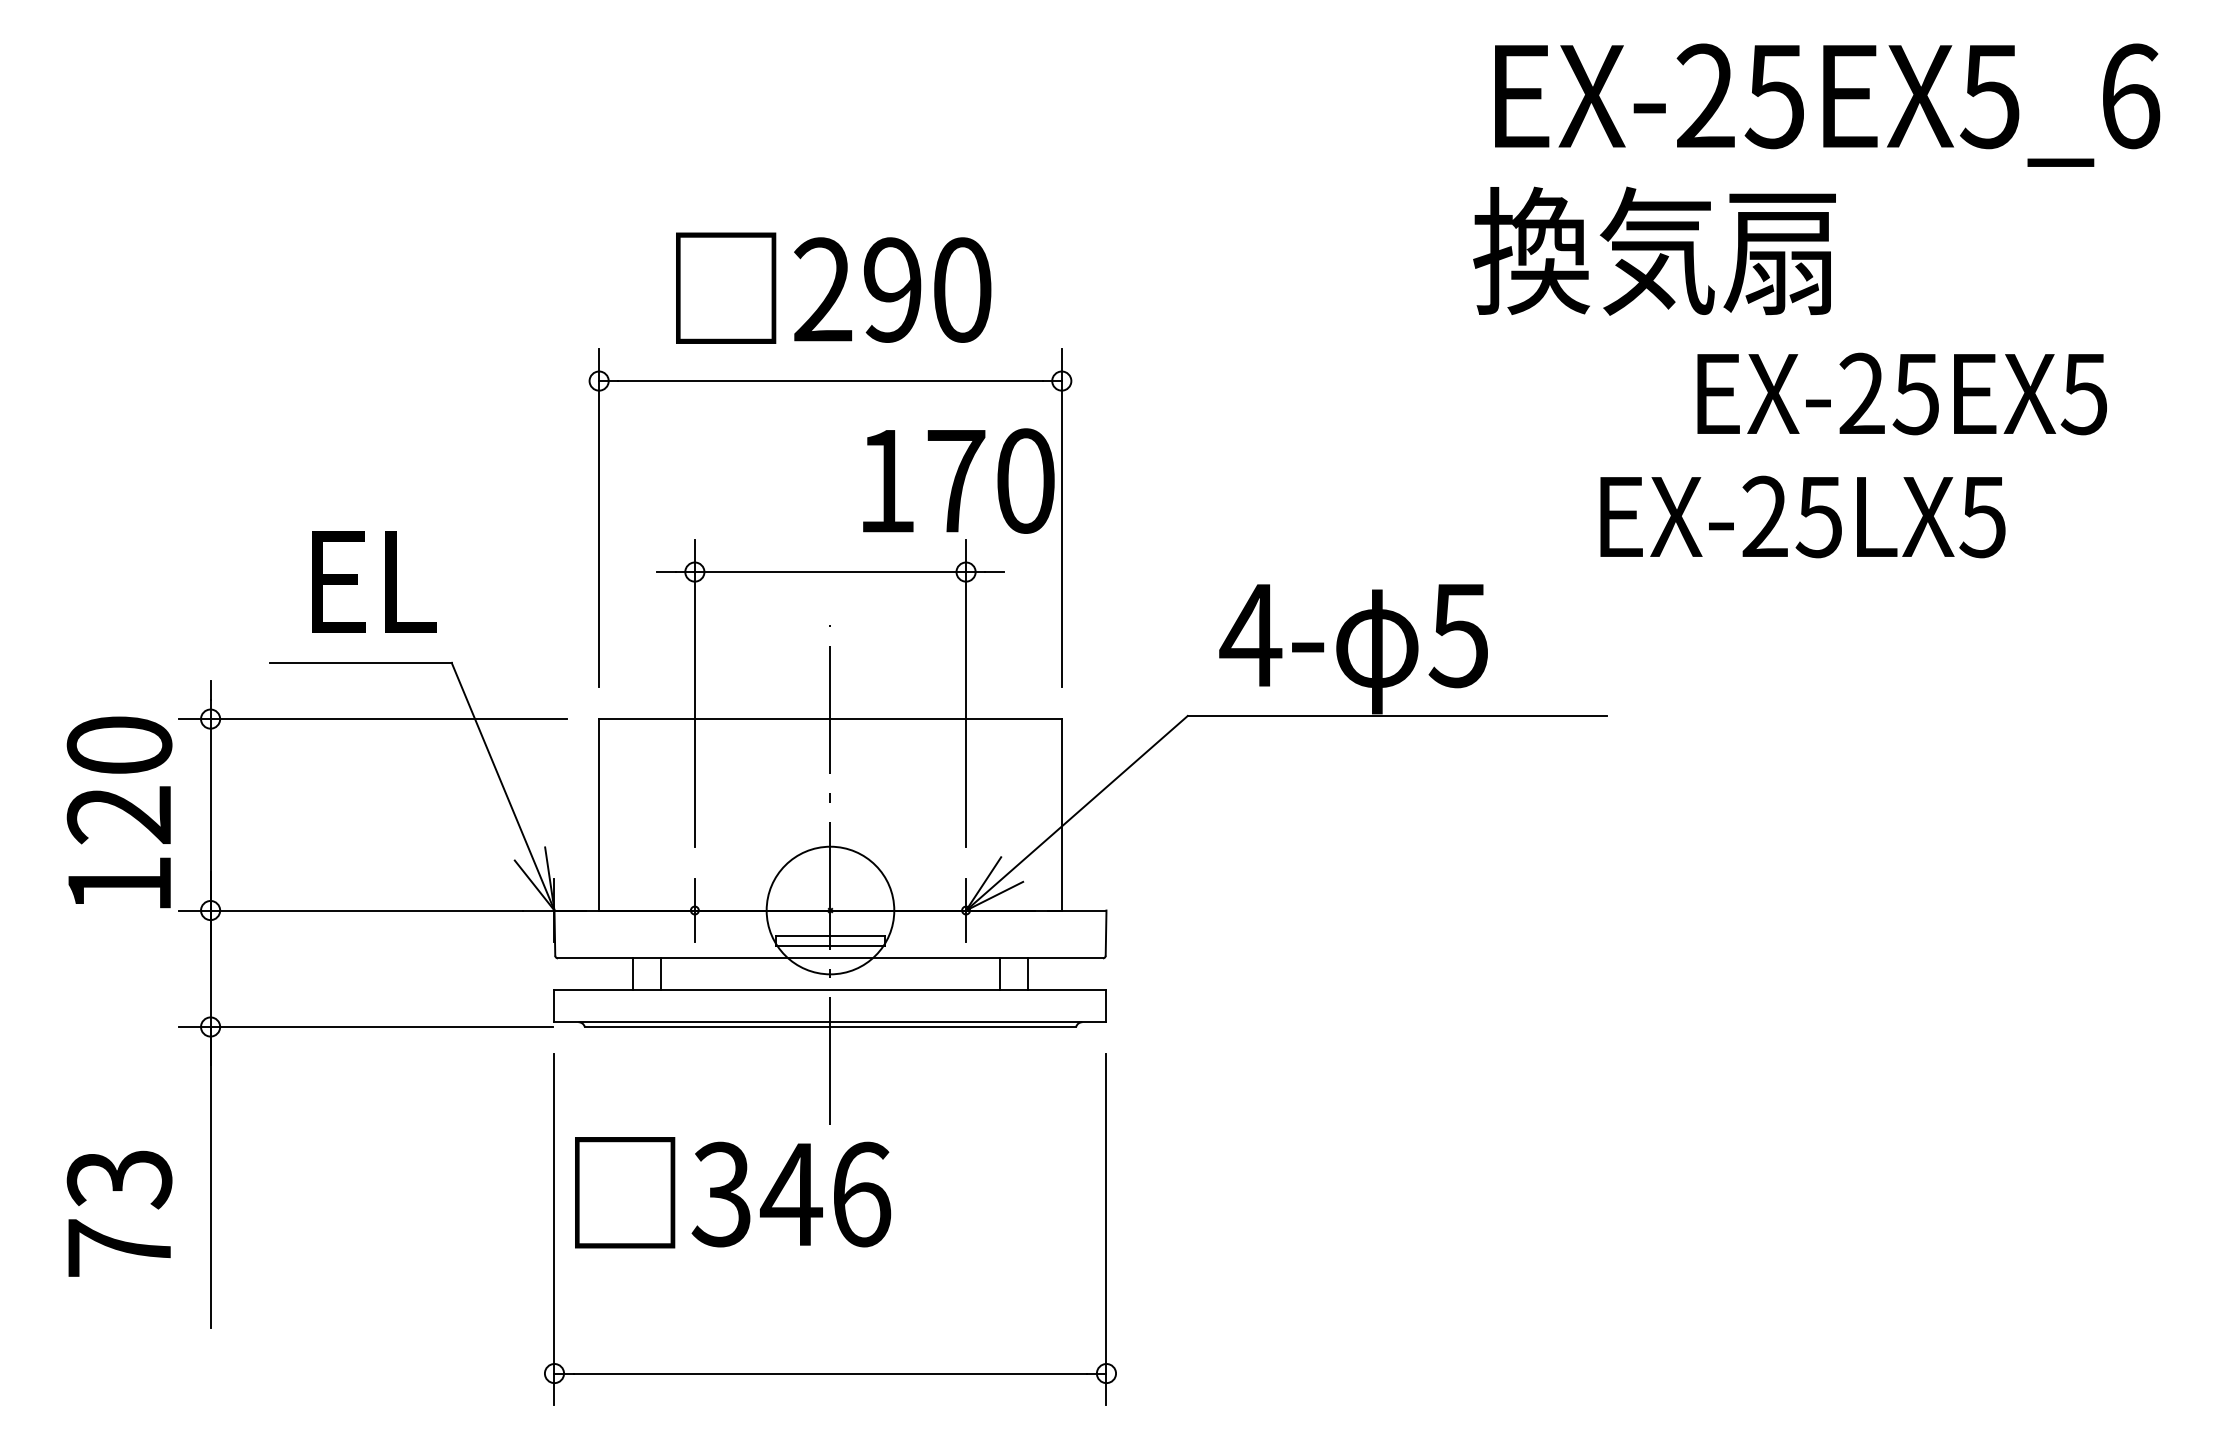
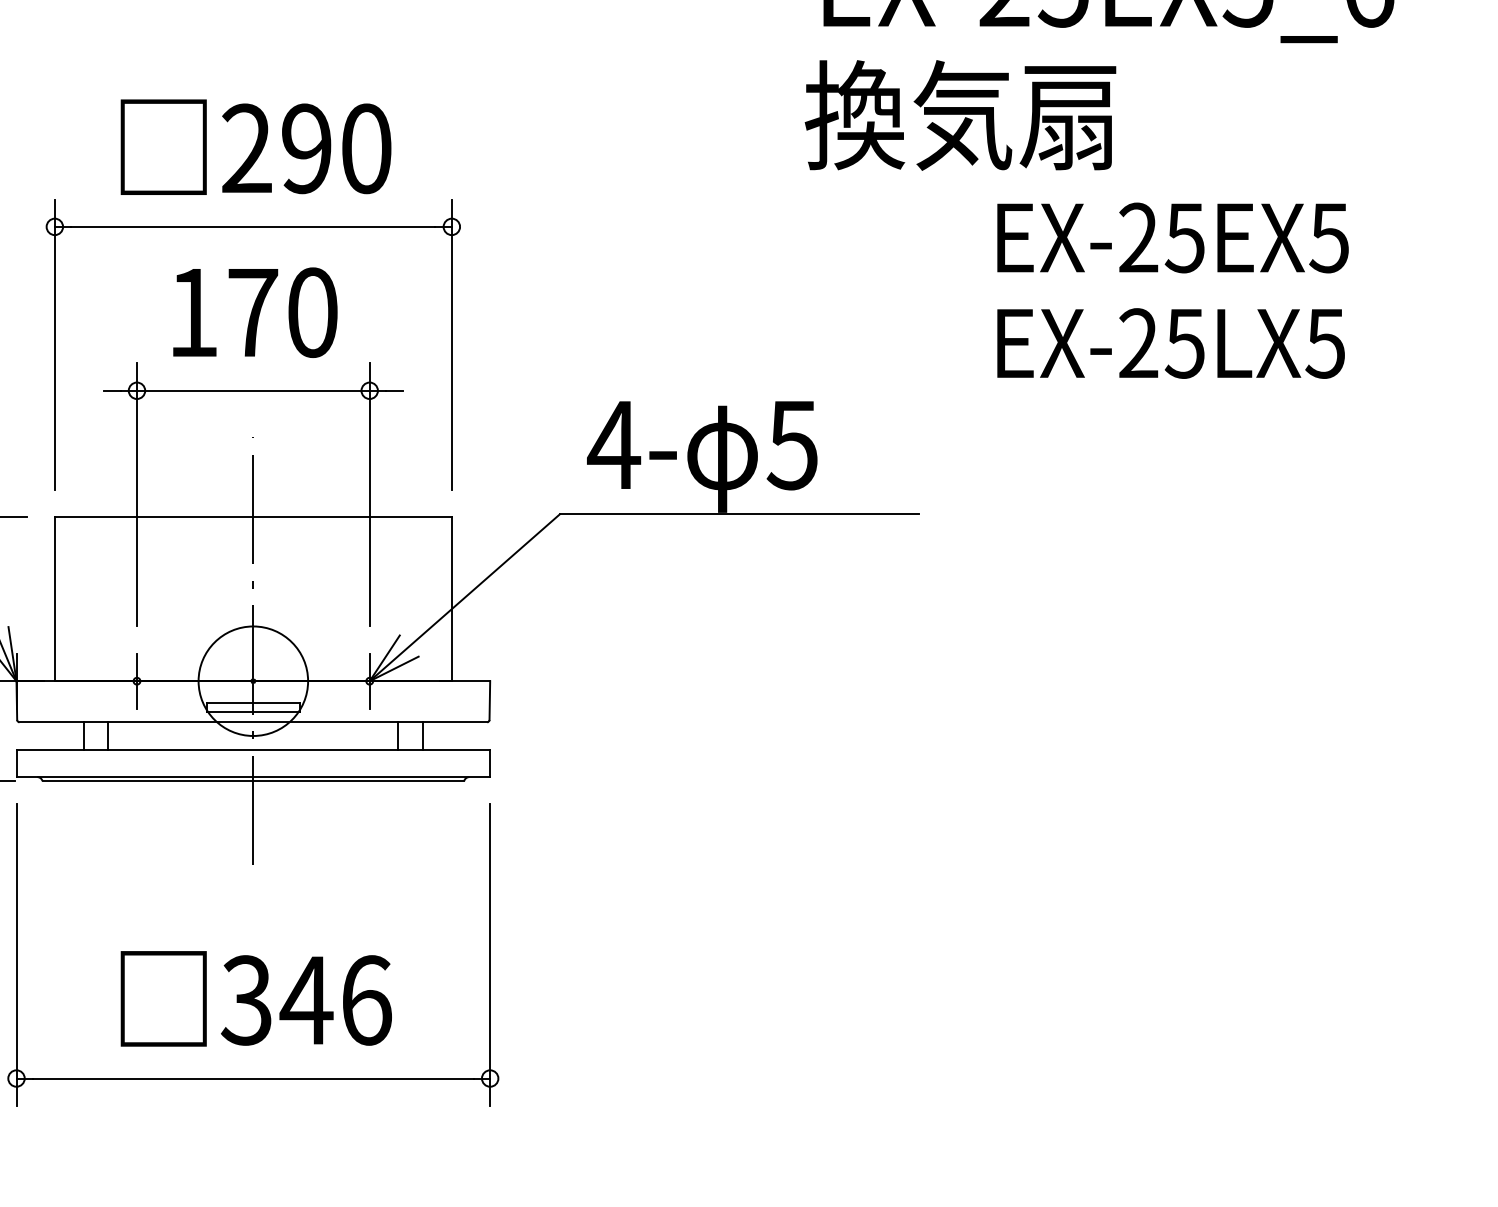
text: (958, 480) -> (255, 312), moved
text: (1802, 516) -> (1170, 343), moved
text: (733, 1192) -> (256, 998), moved

